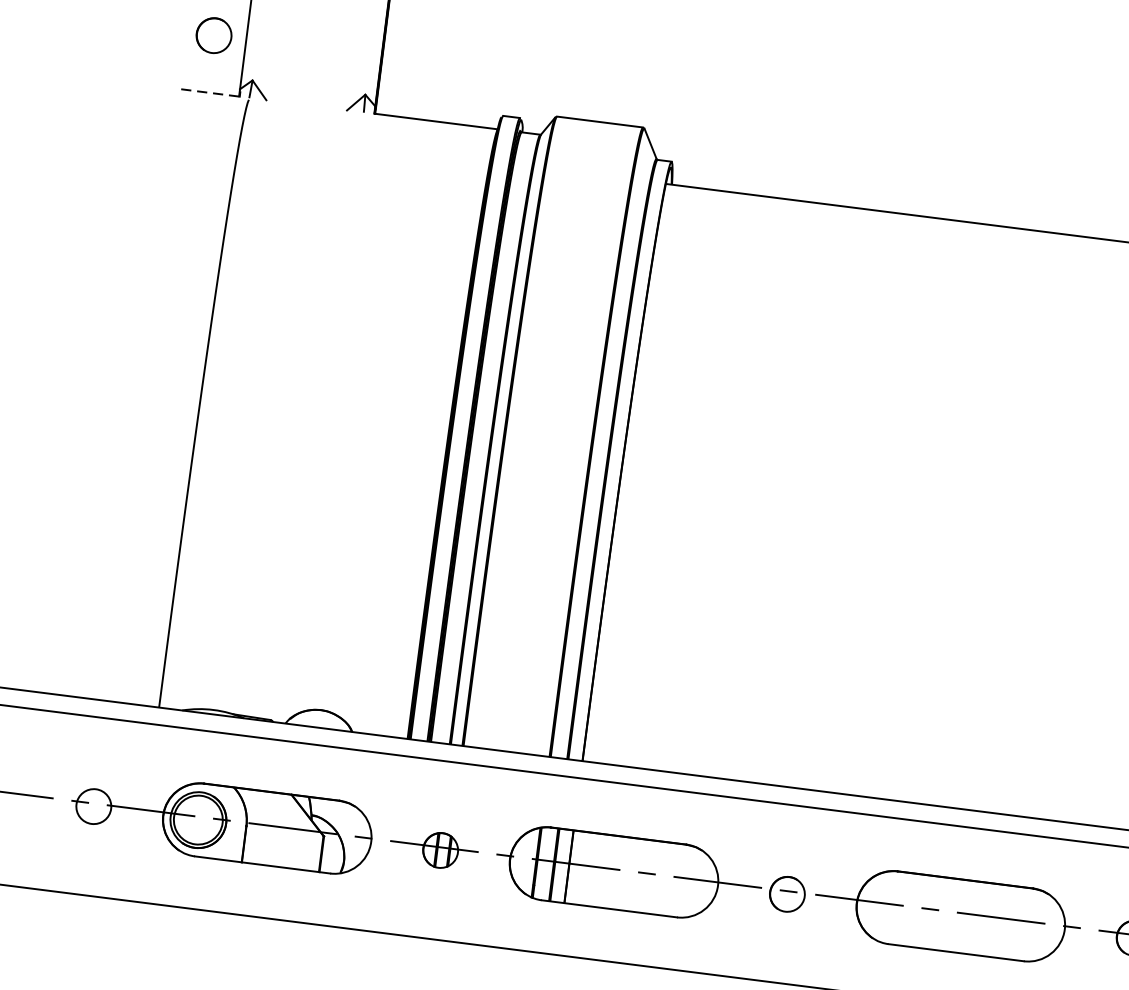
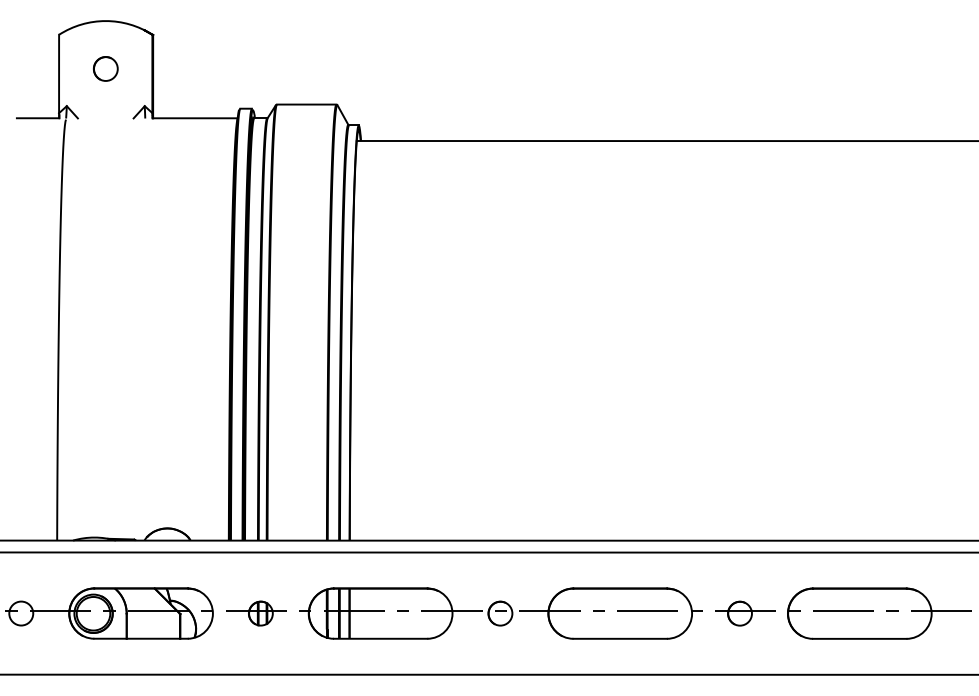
circle: (213, 34) -> (105, 68), moved
line: (207, 92) -> (37, 118), dashed -> solid

